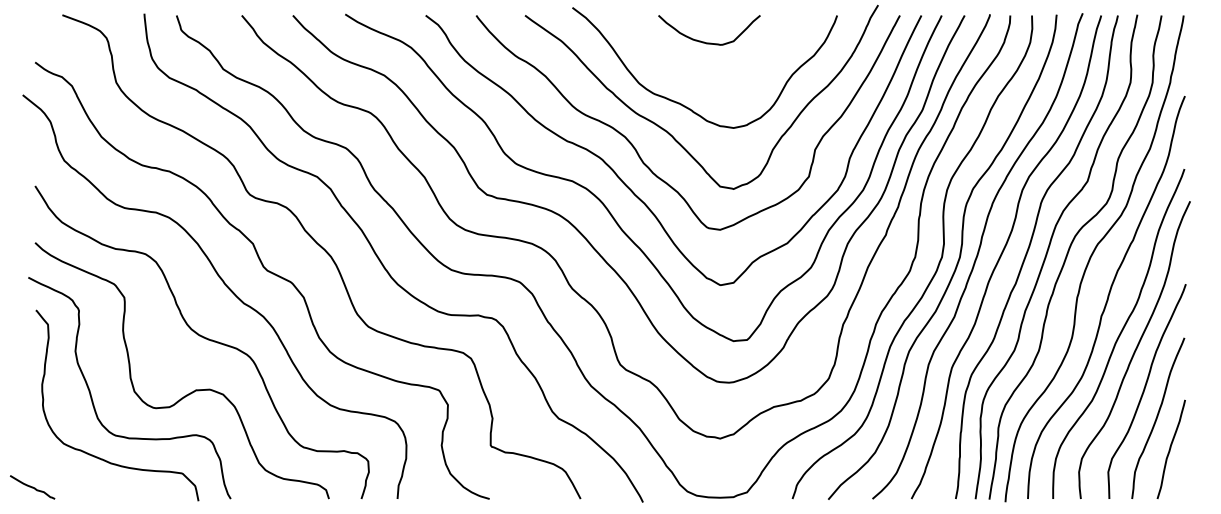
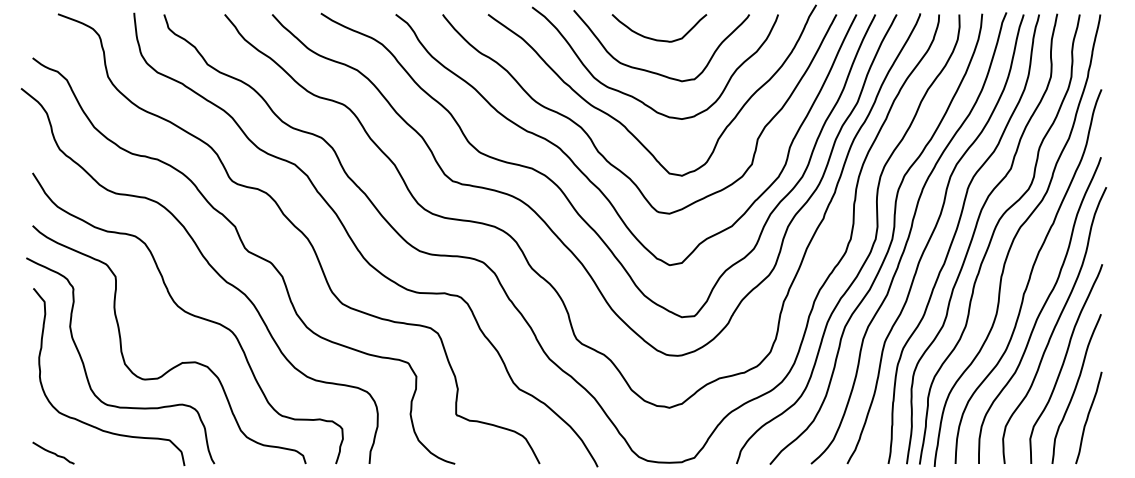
curve: (701, 76) -> (652, 71), added
curve: (32, 487) -> (53, 453), moved

